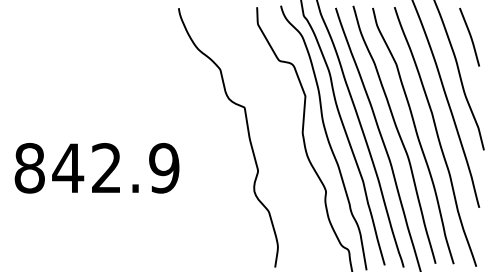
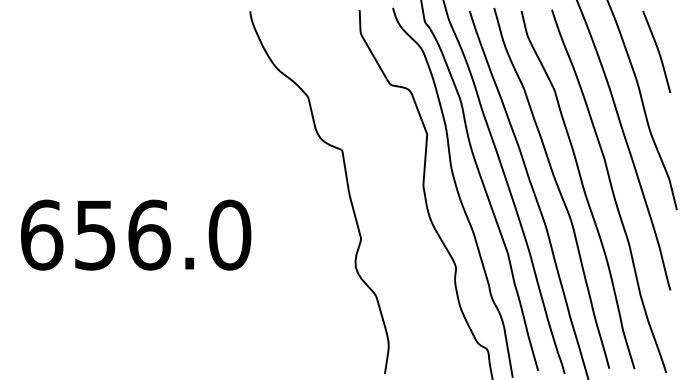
text: (96, 167) -> (135, 234), 842.9 -> 656.0

